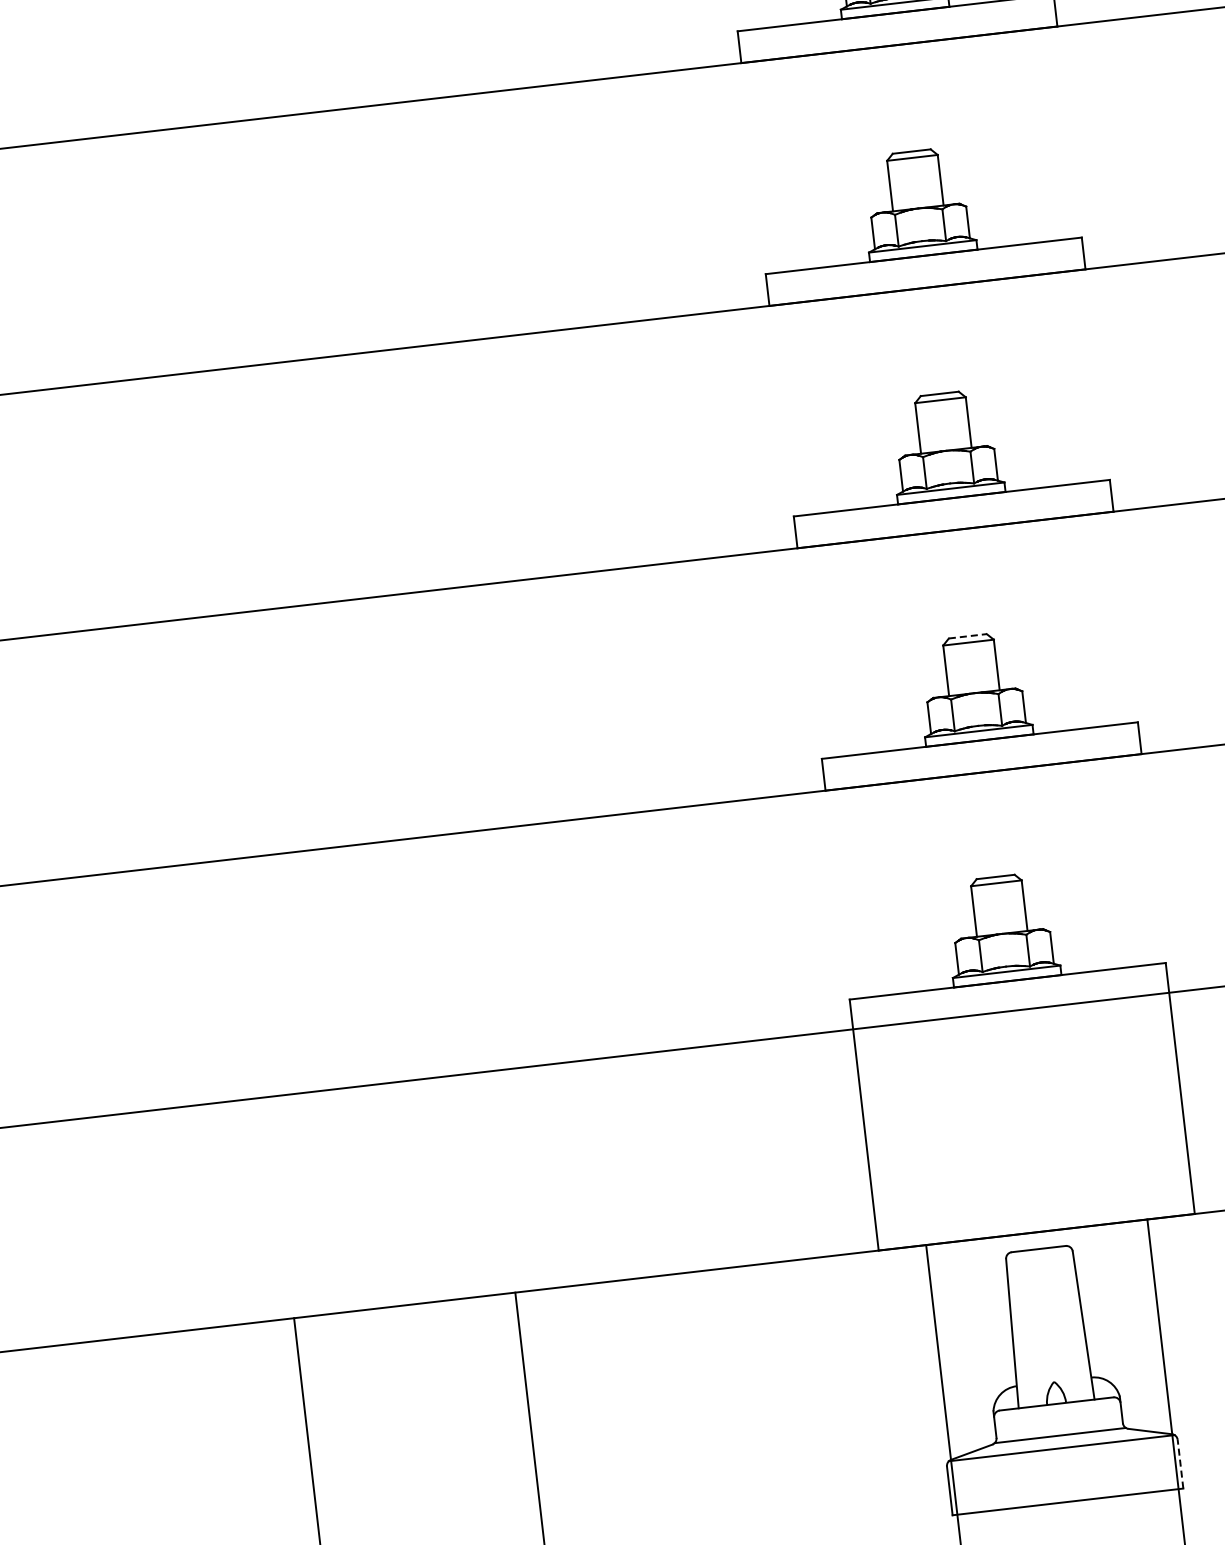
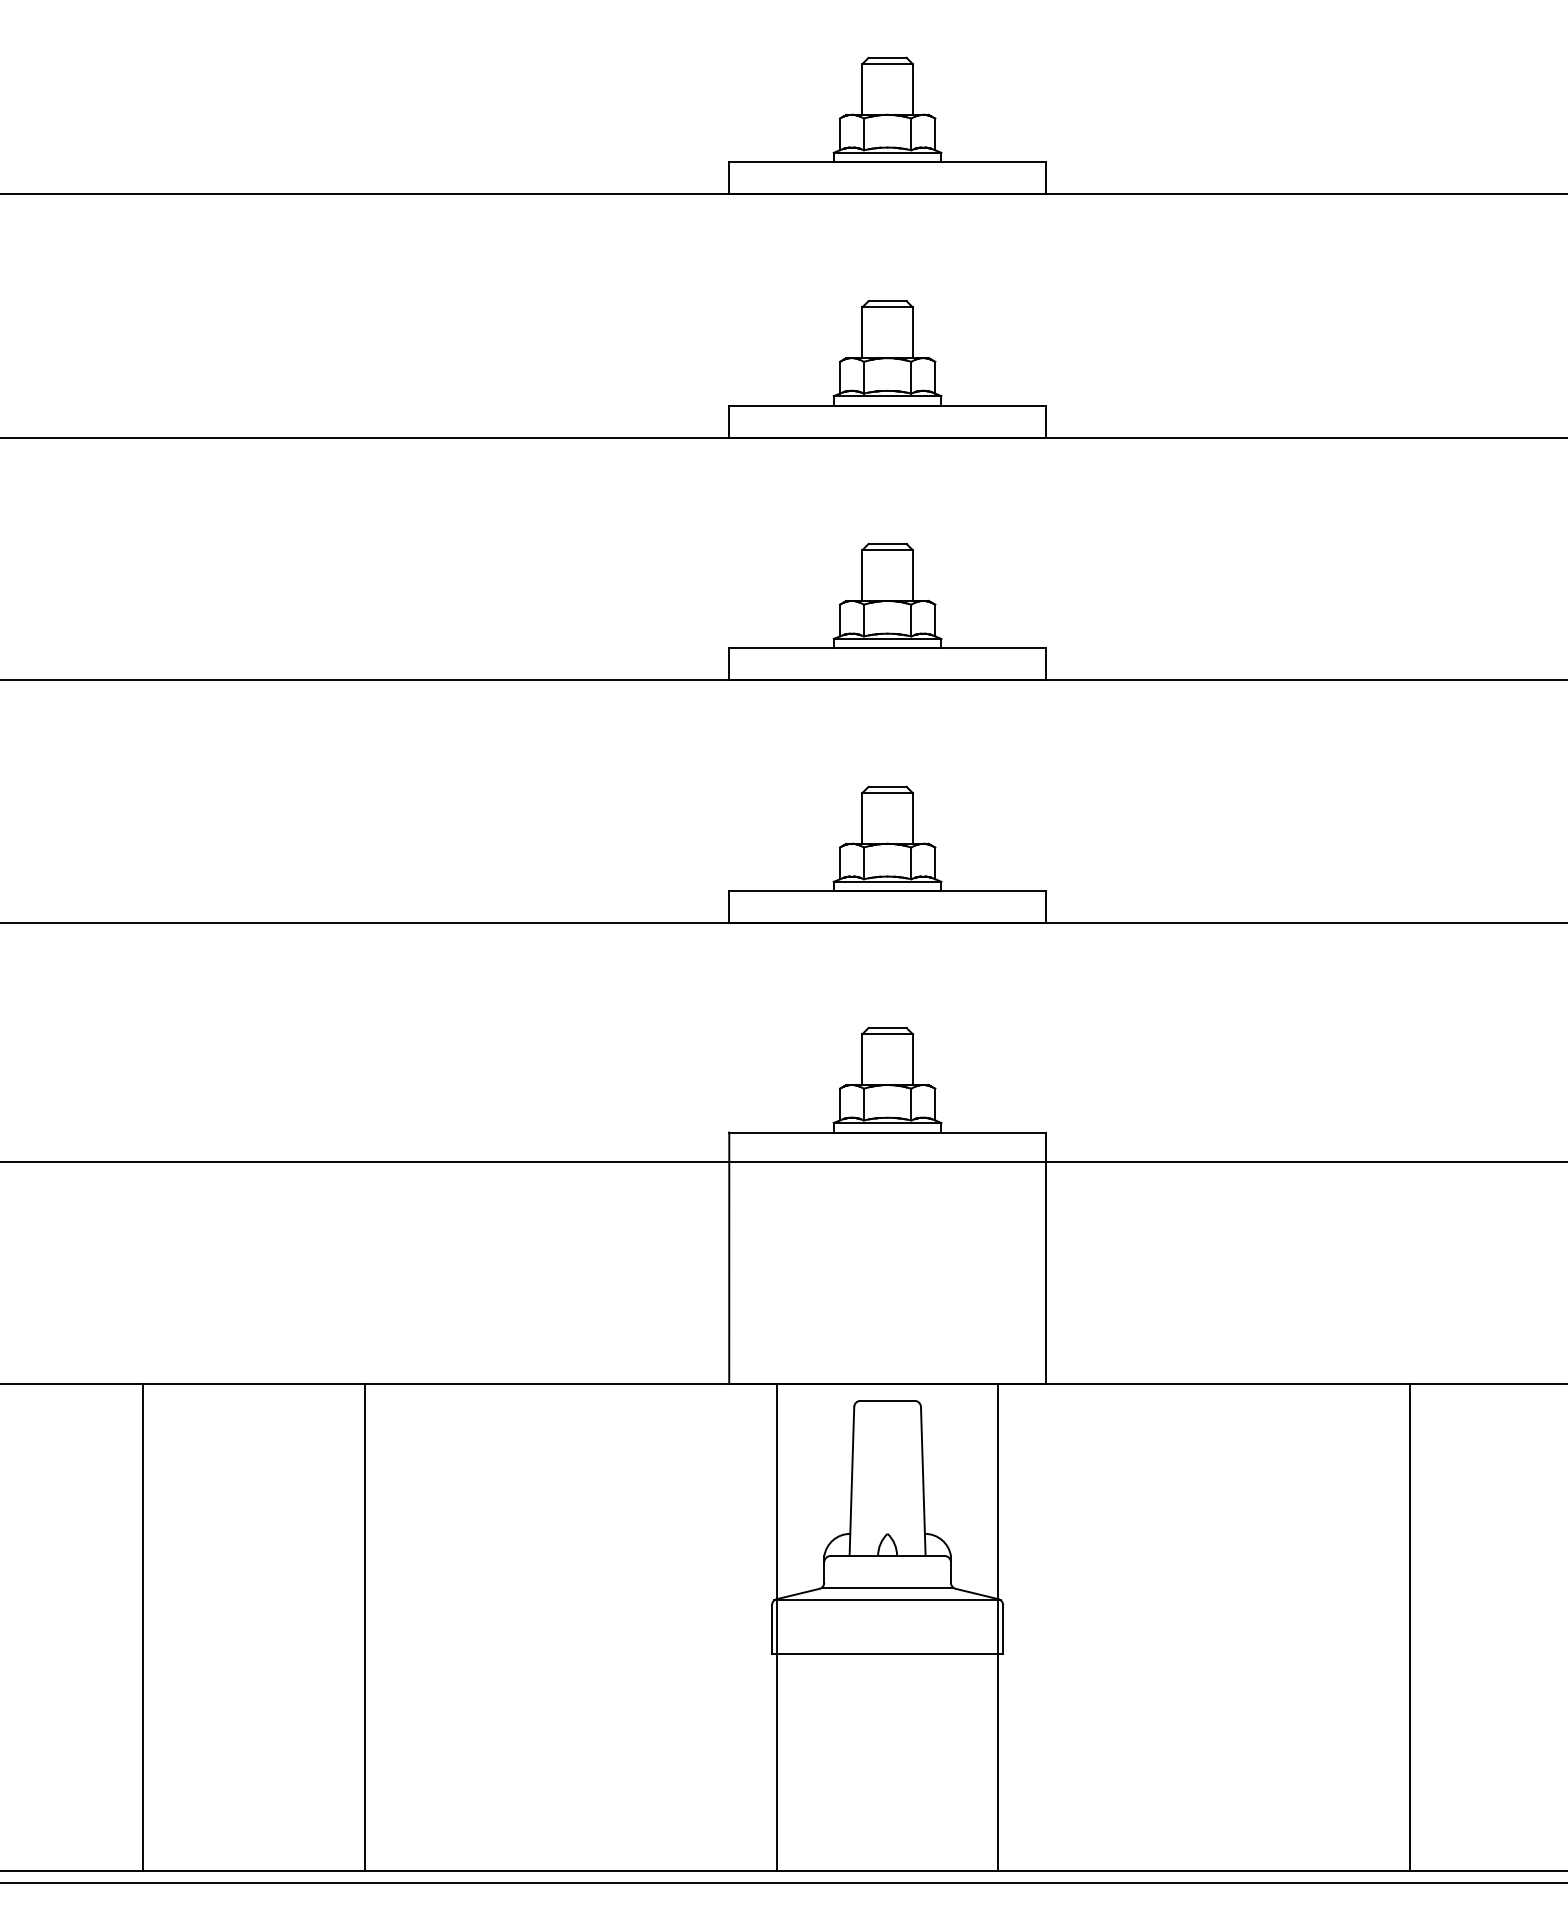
line: (967, 635) -> (887, 786), dashed -> solid
line: (1180, 1463) -> (1003, 1629), dashed -> solid

